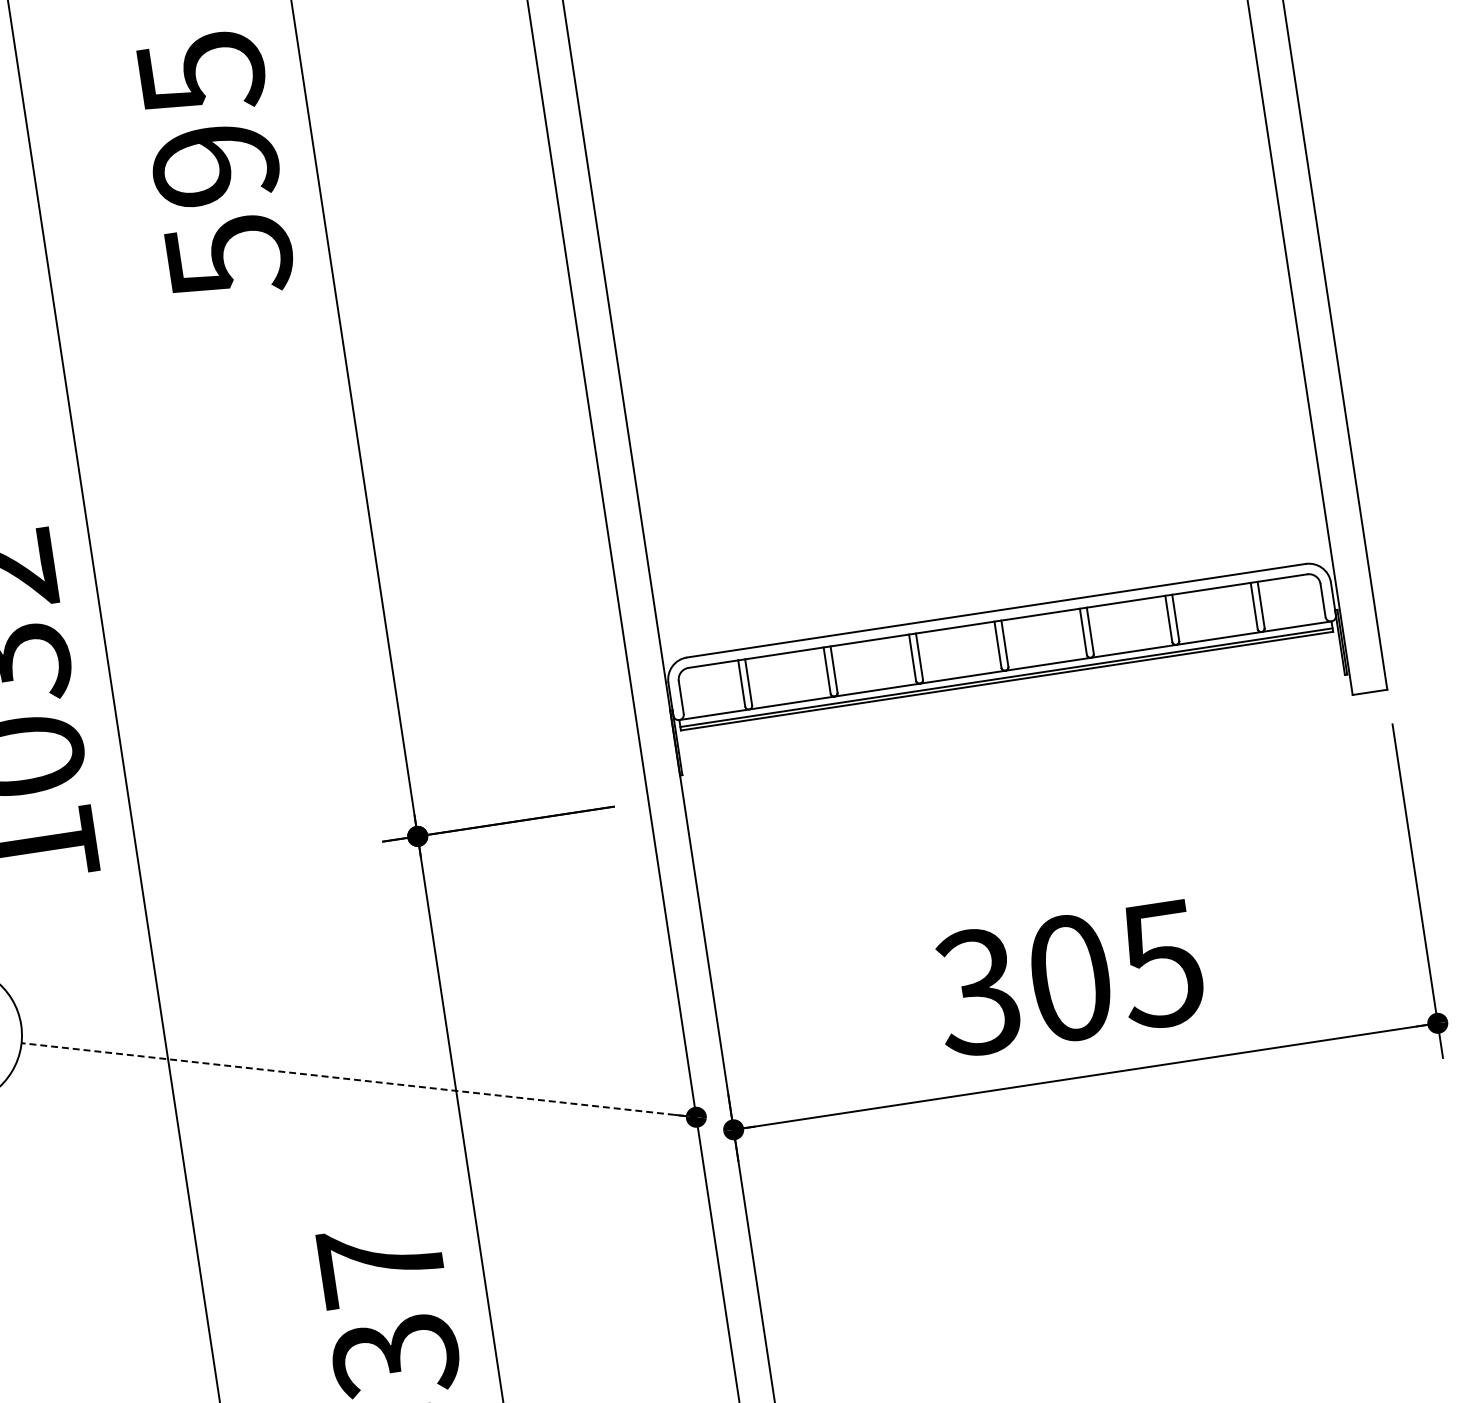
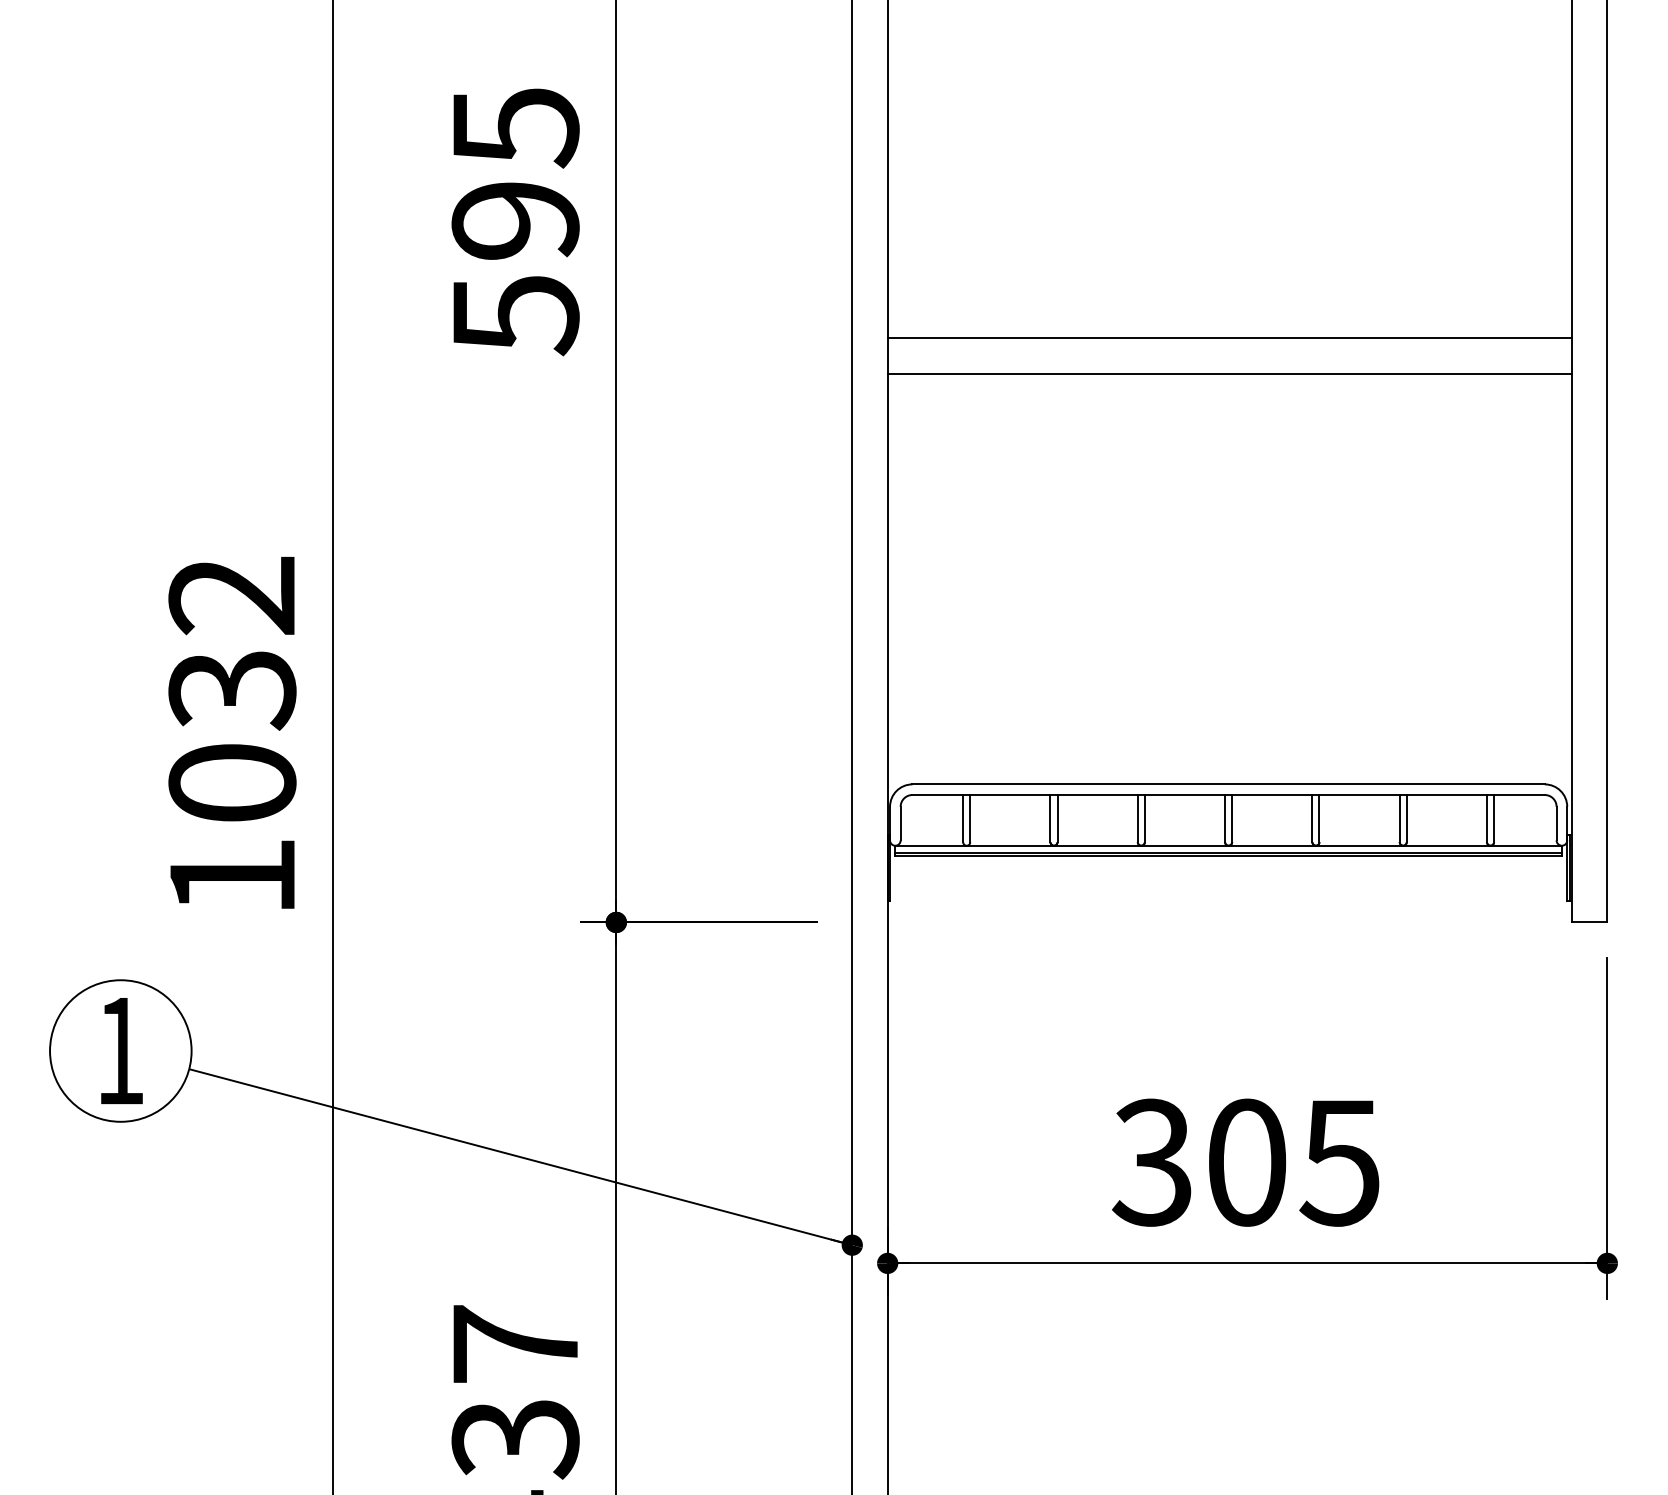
line: (931, 174) -> (1229, 338), added
line: (936, 208) -> (1229, 373), added
line: (358, 1080) -> (520, 1157), dashed -> solid

